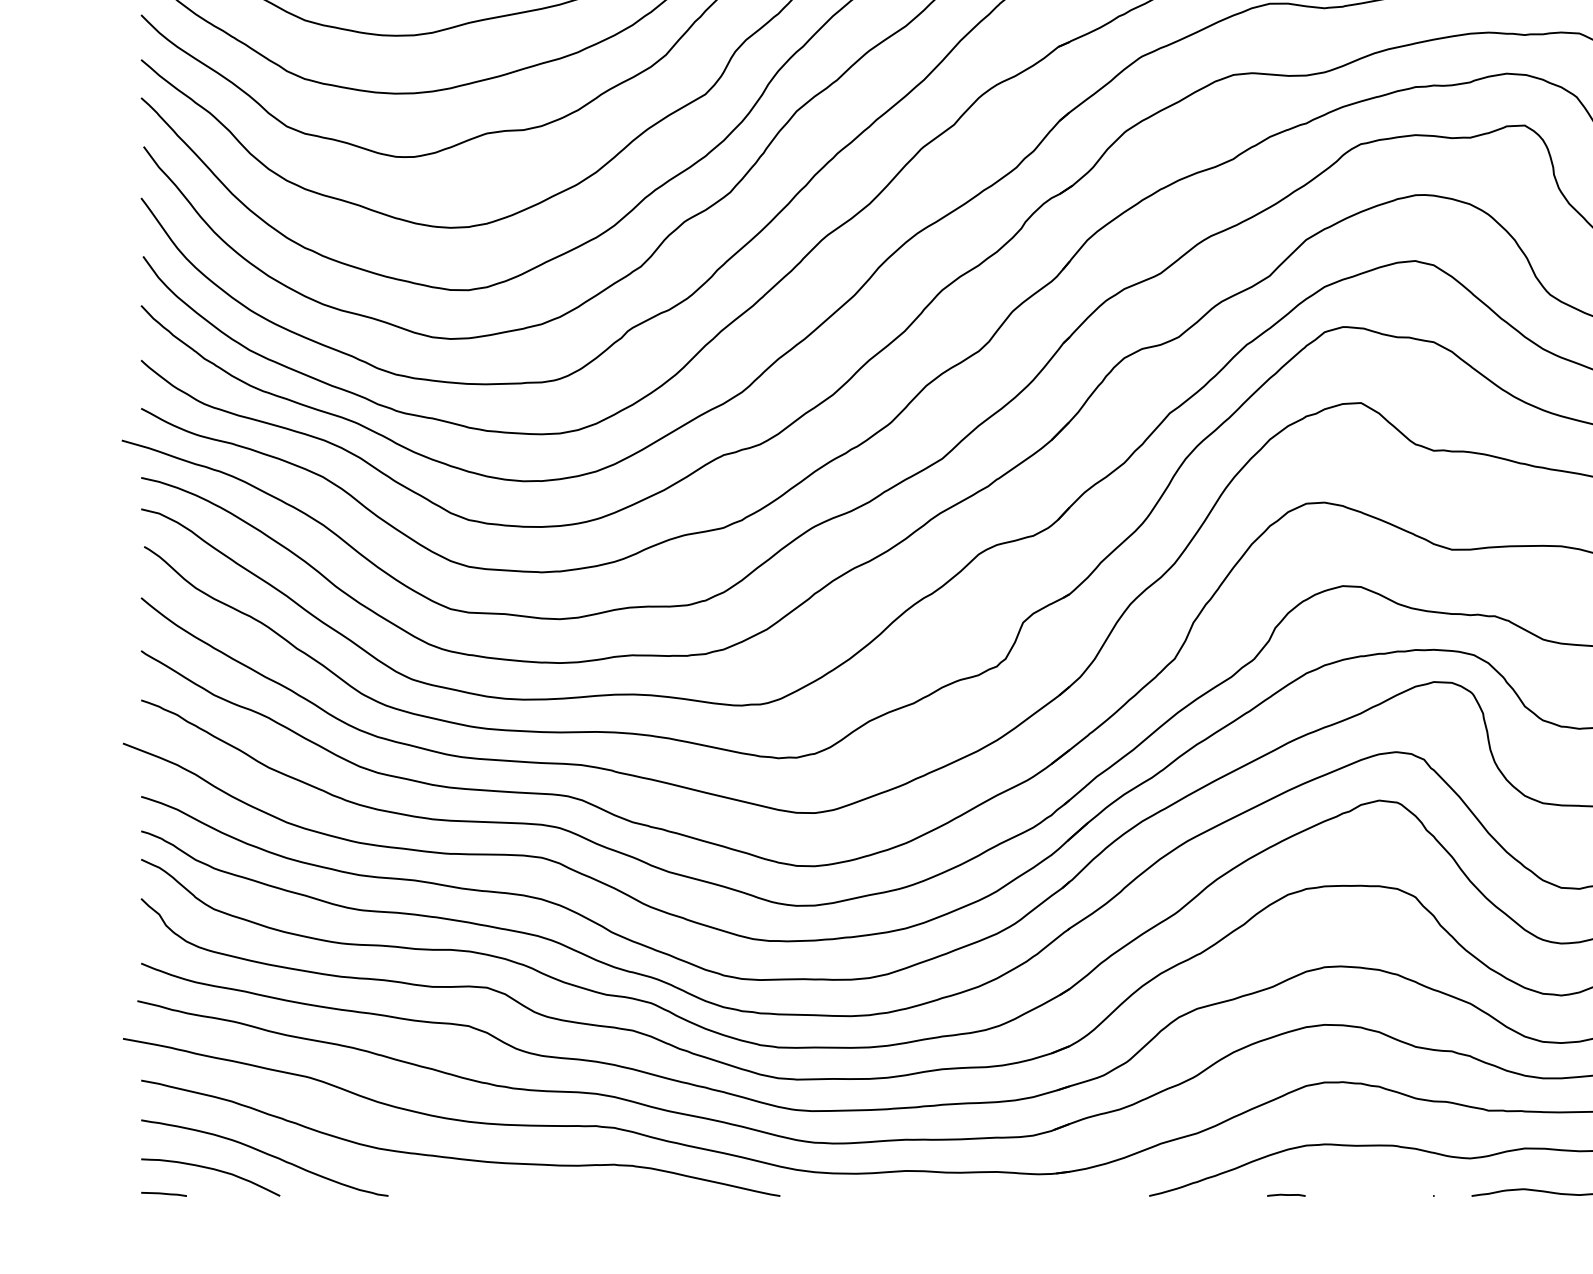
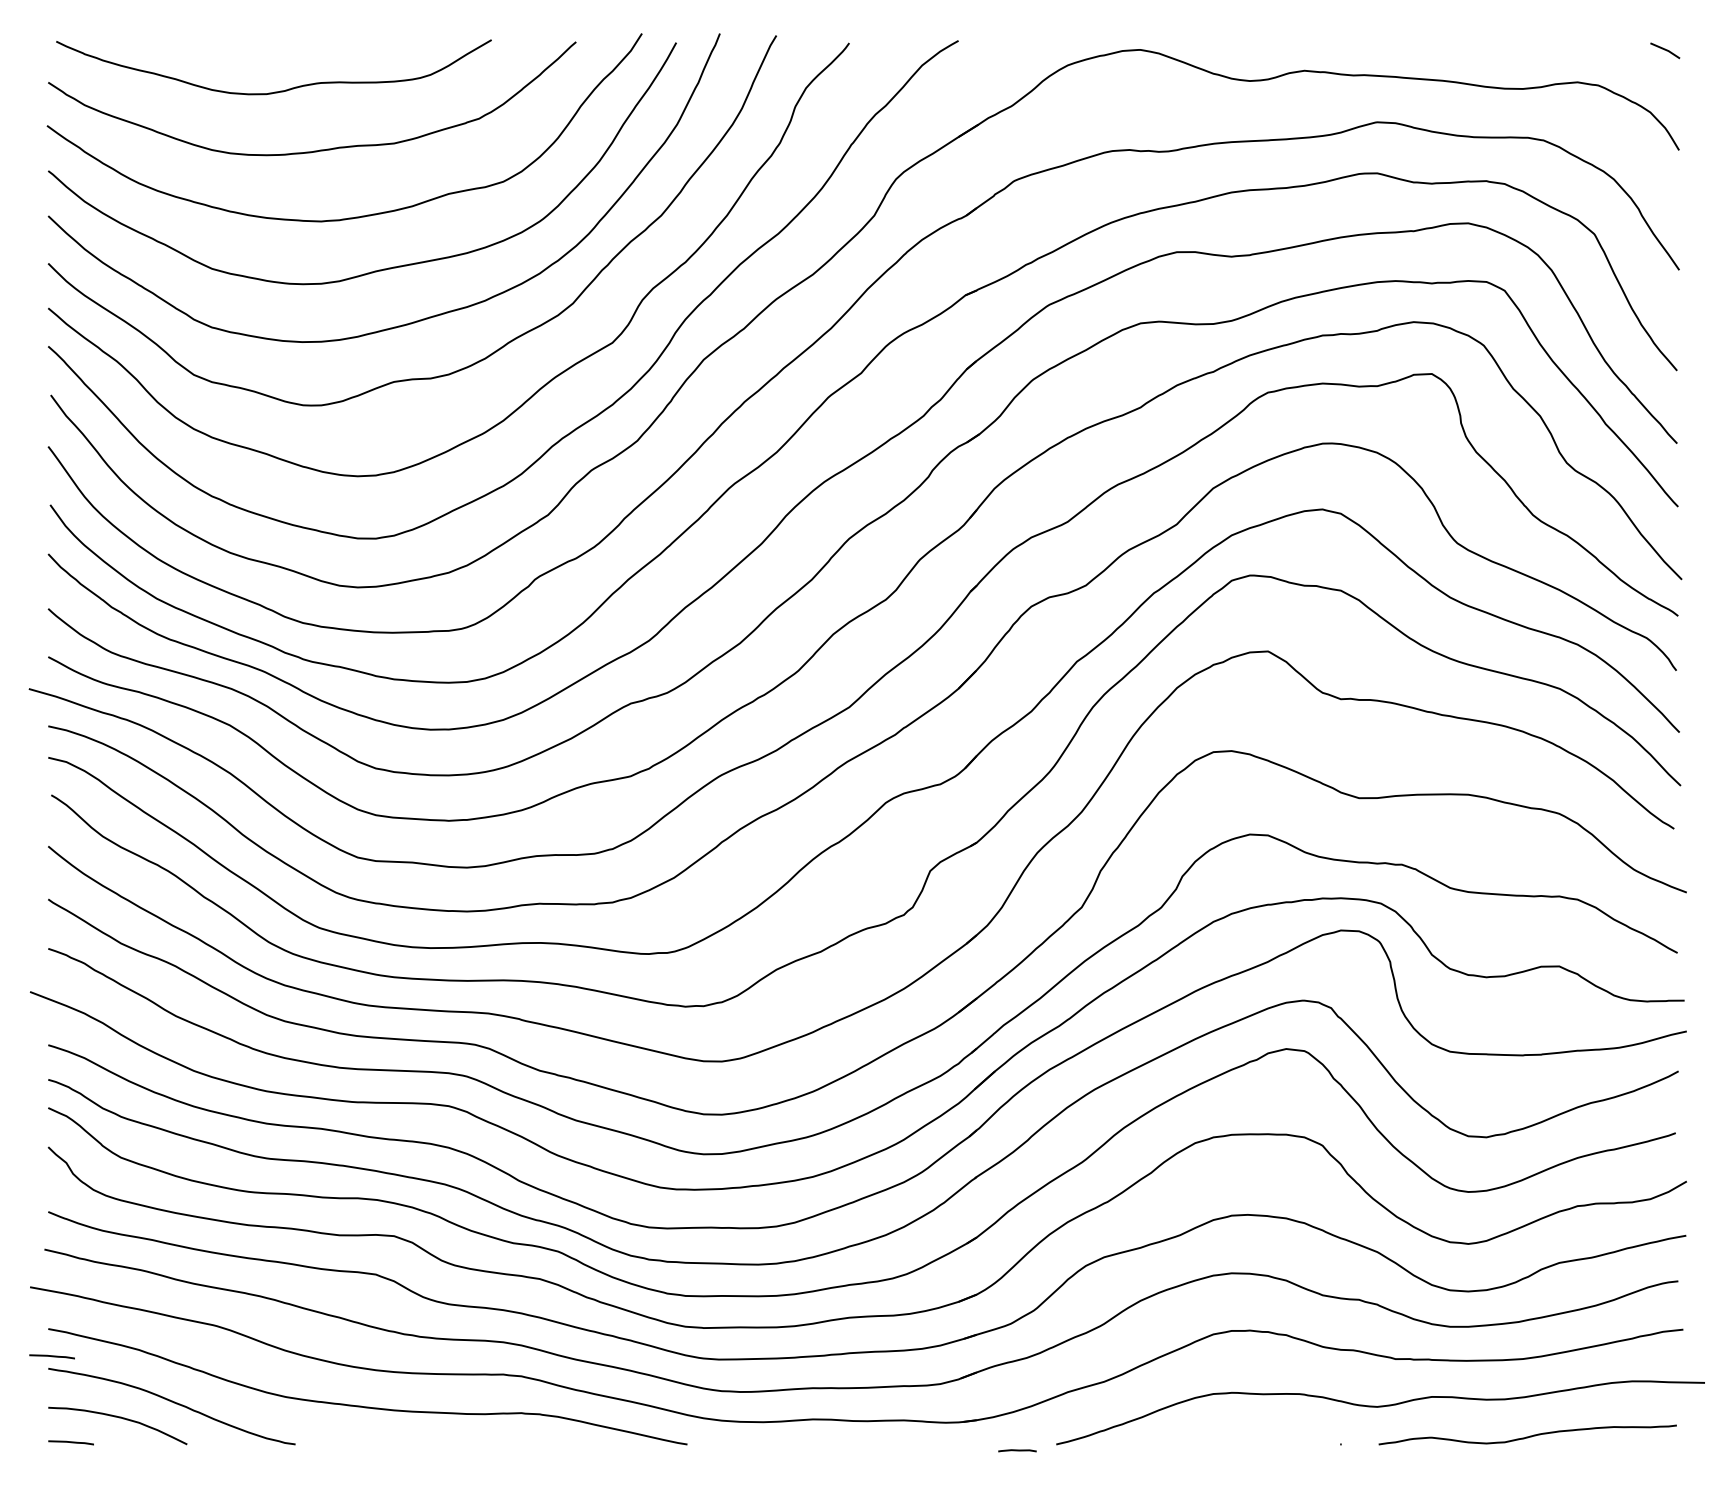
line: (144, 1108) -> (51, 1356), added
line: (1286, 1195) -> (1017, 1450), moved

